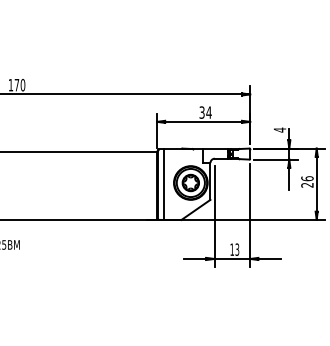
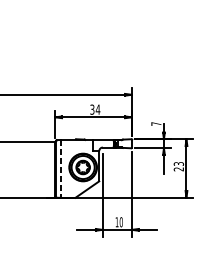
text: (279, 129) -> (155, 123), 4 -> 7
text: (307, 178) -> (178, 163), 26 -> 23
line: (164, 185) -> (61, 169), solid -> dashed
text: (237, 249) -> (121, 222), 13 -> 10

